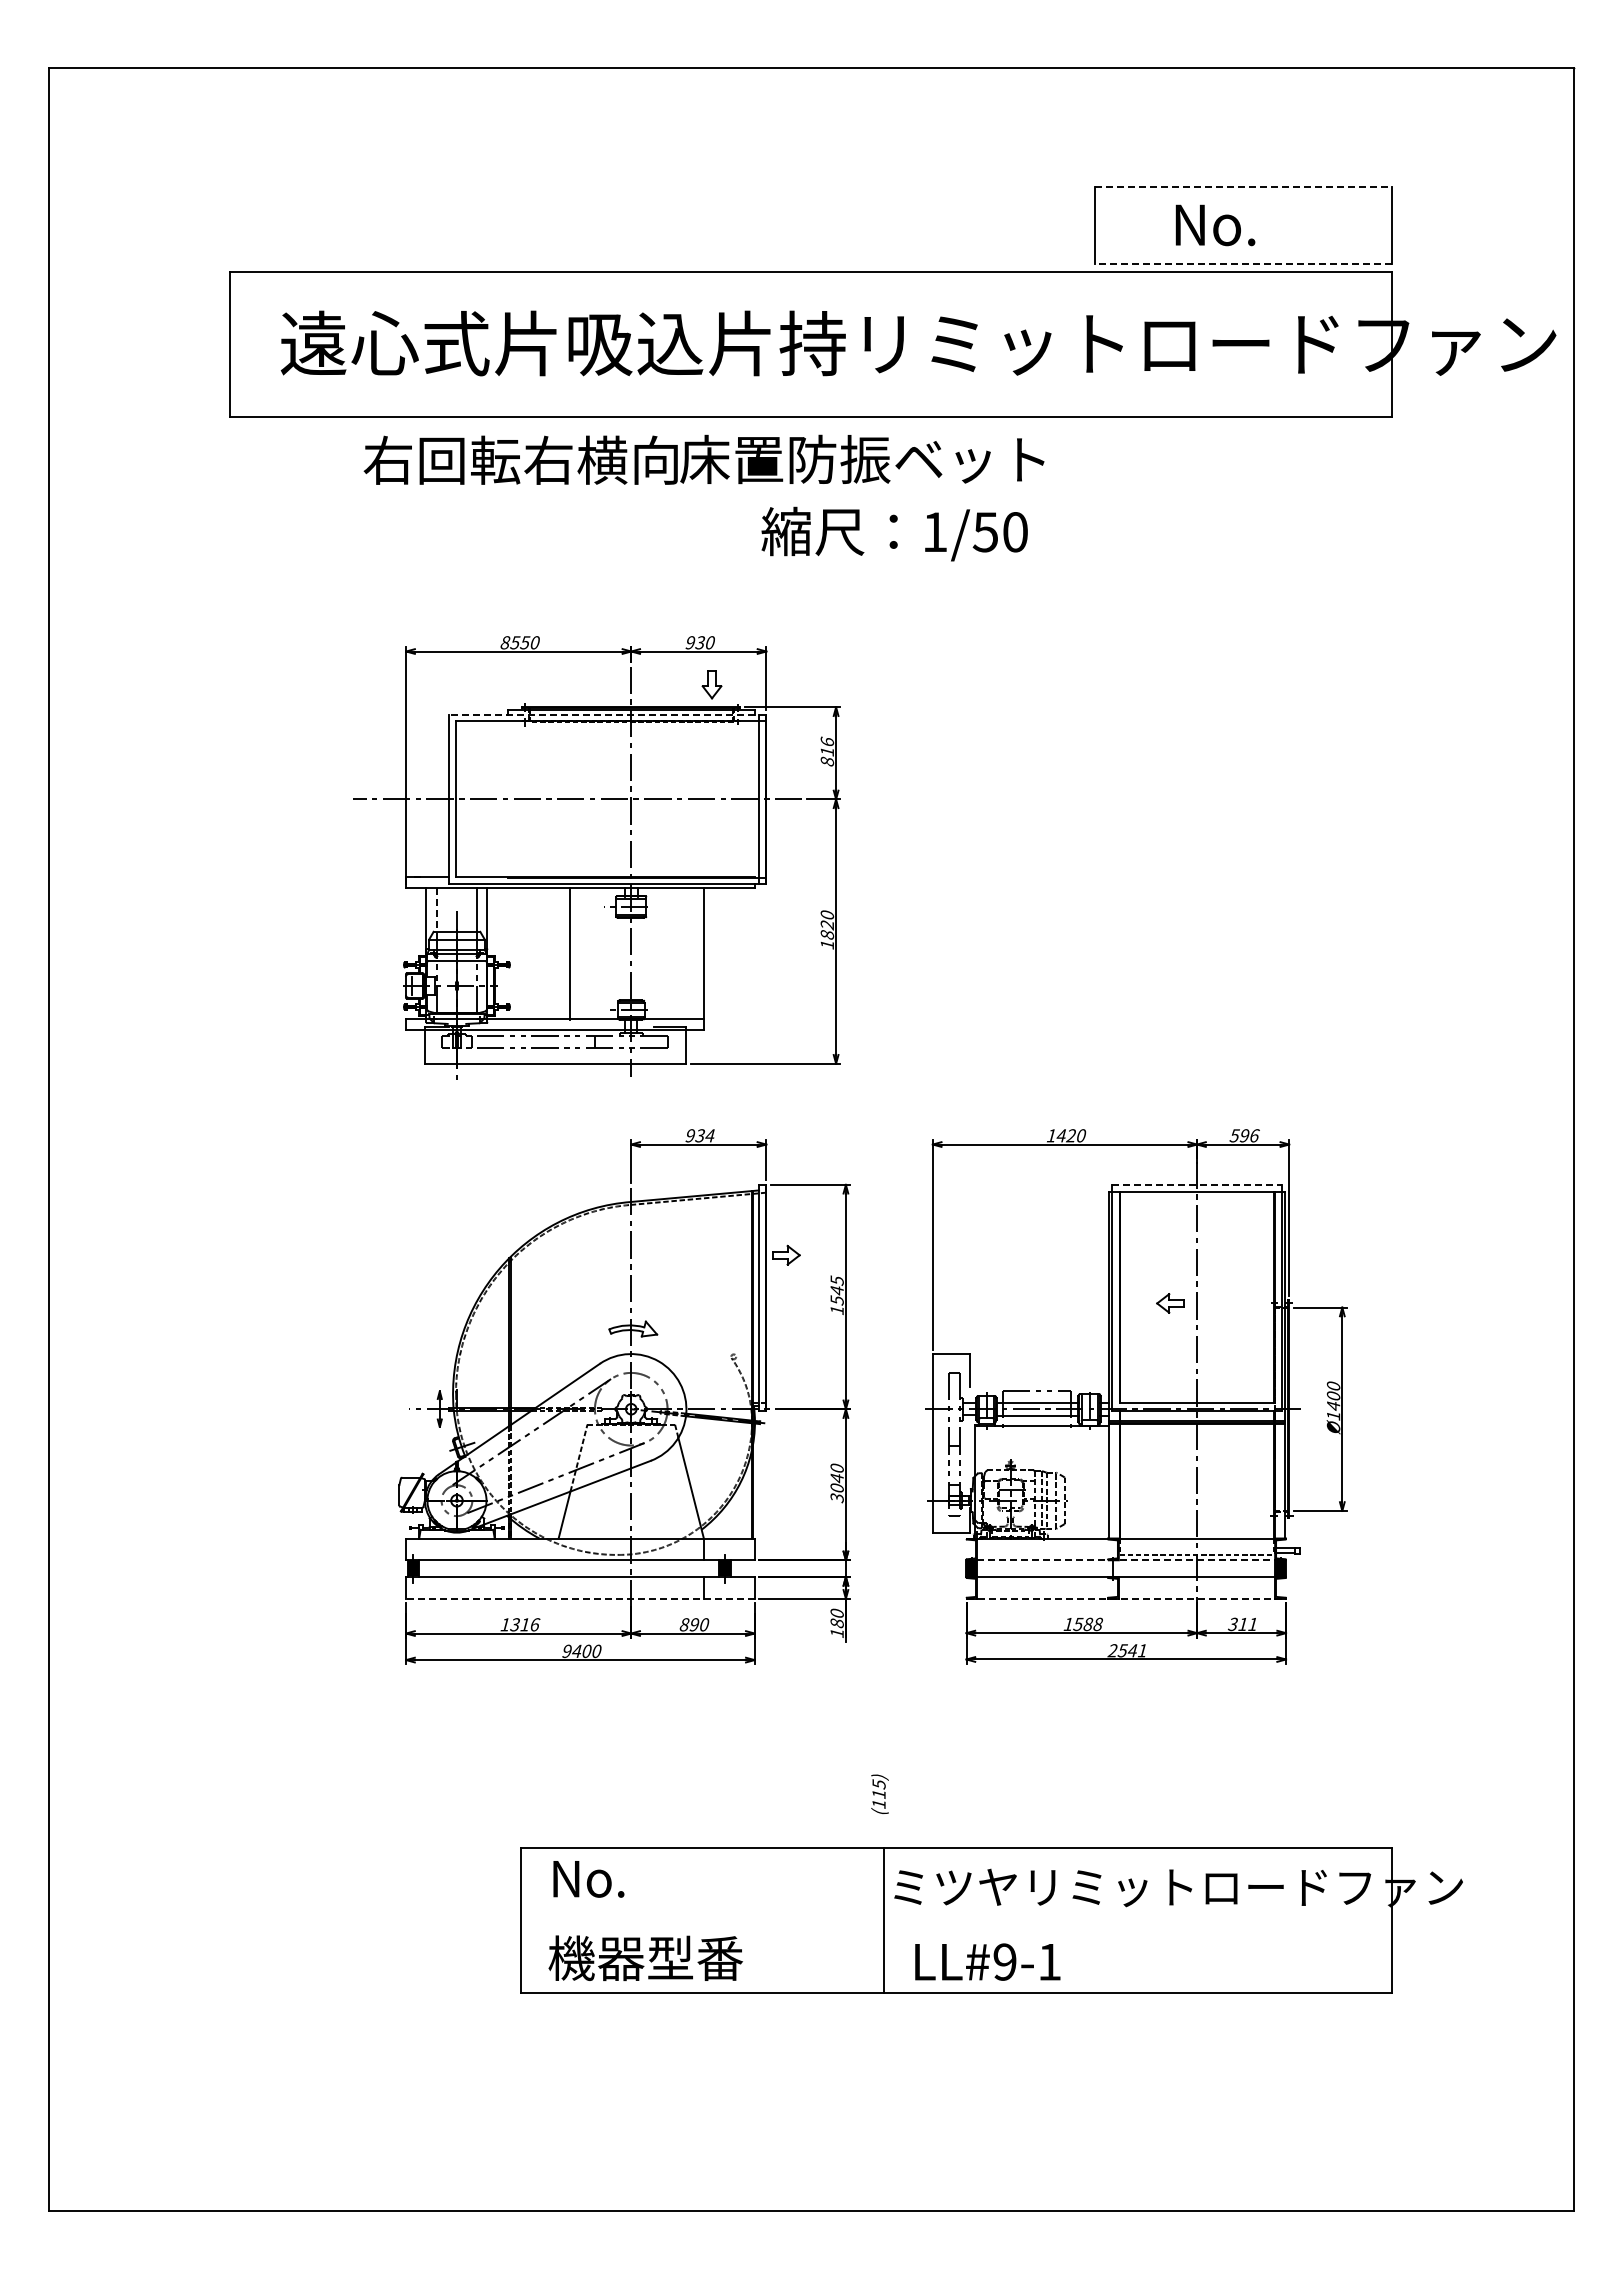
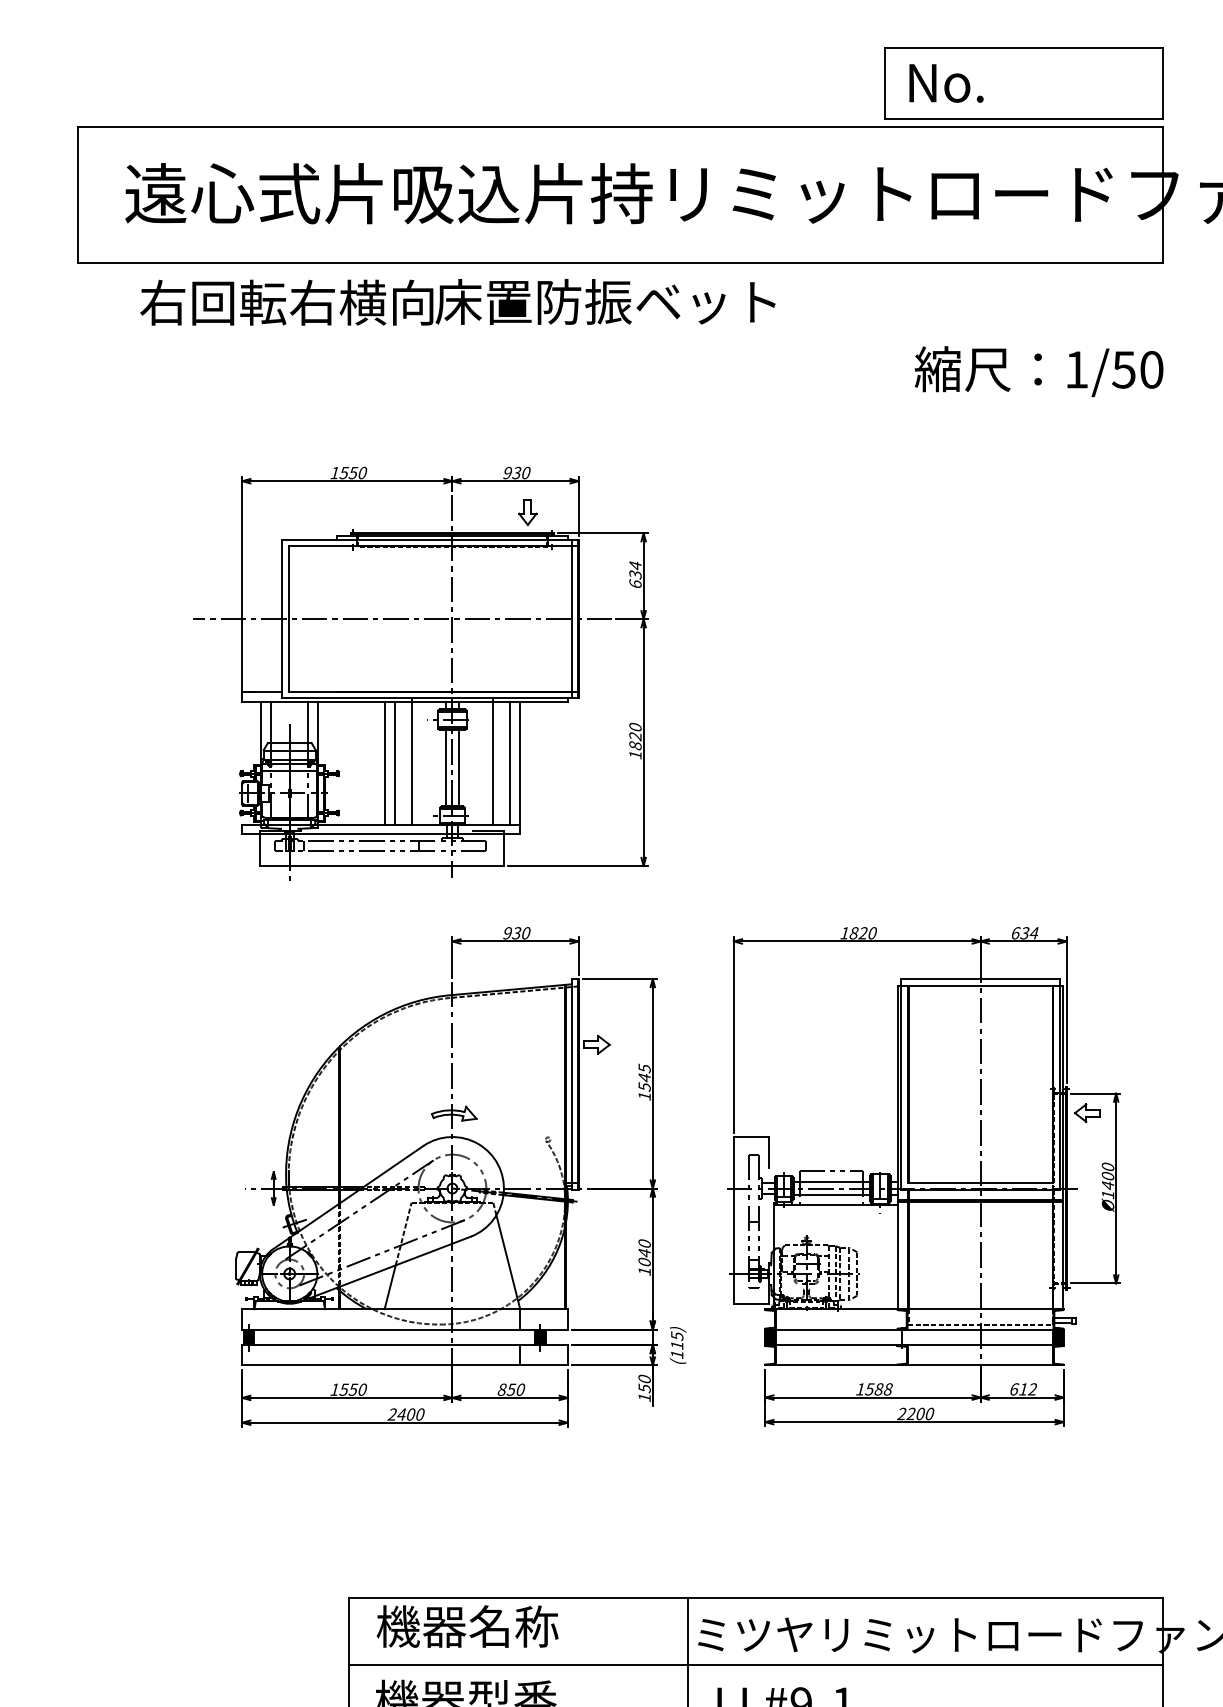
line: (1243, 186) -> (1023, 47), dashed -> solid
text: (1215, 225) -> (946, 83), moved
line: (1243, 263) -> (1023, 119), dashed -> solid
text: (703, 459) -> (457, 301), moved
text: (894, 533) -> (1038, 371), moved
text: (505, 642) -> (335, 472), 8550 -> 1550
line: (607, 714) -> (430, 540), dashed -> solid
text: (827, 751) -> (635, 574), 816 -> 634
line: (437, 909) -> (271, 722), dashed -> solid
line: (587, 951) -> (411, 761), added
line: (675, 951) -> (493, 761), added
line: (558, 954) -> (384, 764), added
line: (692, 954) -> (509, 764), added
line: (624, 958) -> (446, 767), added
line: (637, 958) -> (458, 767), added
text: (709, 1135) -> (525, 933), 934 -> 930
text: (1061, 1135) -> (854, 933), 1420 -> 1820
text: (1244, 1135) -> (1024, 933), 596 -> 634
line: (1197, 1184) -> (981, 978), dashed -> solid
part: (1170, 1303) -> (1087, 1113), moved
text: (836, 1498) -> (644, 1271), 3040 -> 1040
line: (1126, 1560) -> (914, 1329), dashed -> solid
line: (579, 1598) -> (404, 1365), dashed -> solid
line: (1126, 1598) -> (914, 1365), dashed -> solid
text: (836, 1623) -> (644, 1388), 180 -> 150
text: (526, 1624) -> (354, 1389), 1316 -> 1550
text: (694, 1624) -> (511, 1389), 890 -> 850
text: (1242, 1624) -> (1023, 1389), 311 -> 612
text: (1132, 1650) -> (920, 1413), 2541 -> 2200
text: (566, 1651) -> (391, 1414), 9400 -> 2400
text: (879, 1793) -> (677, 1344), moved
text: (647, 1878) -> (467, 1626), No. -> 機器名称
line: (955, 1920) -> (755, 1665), added

